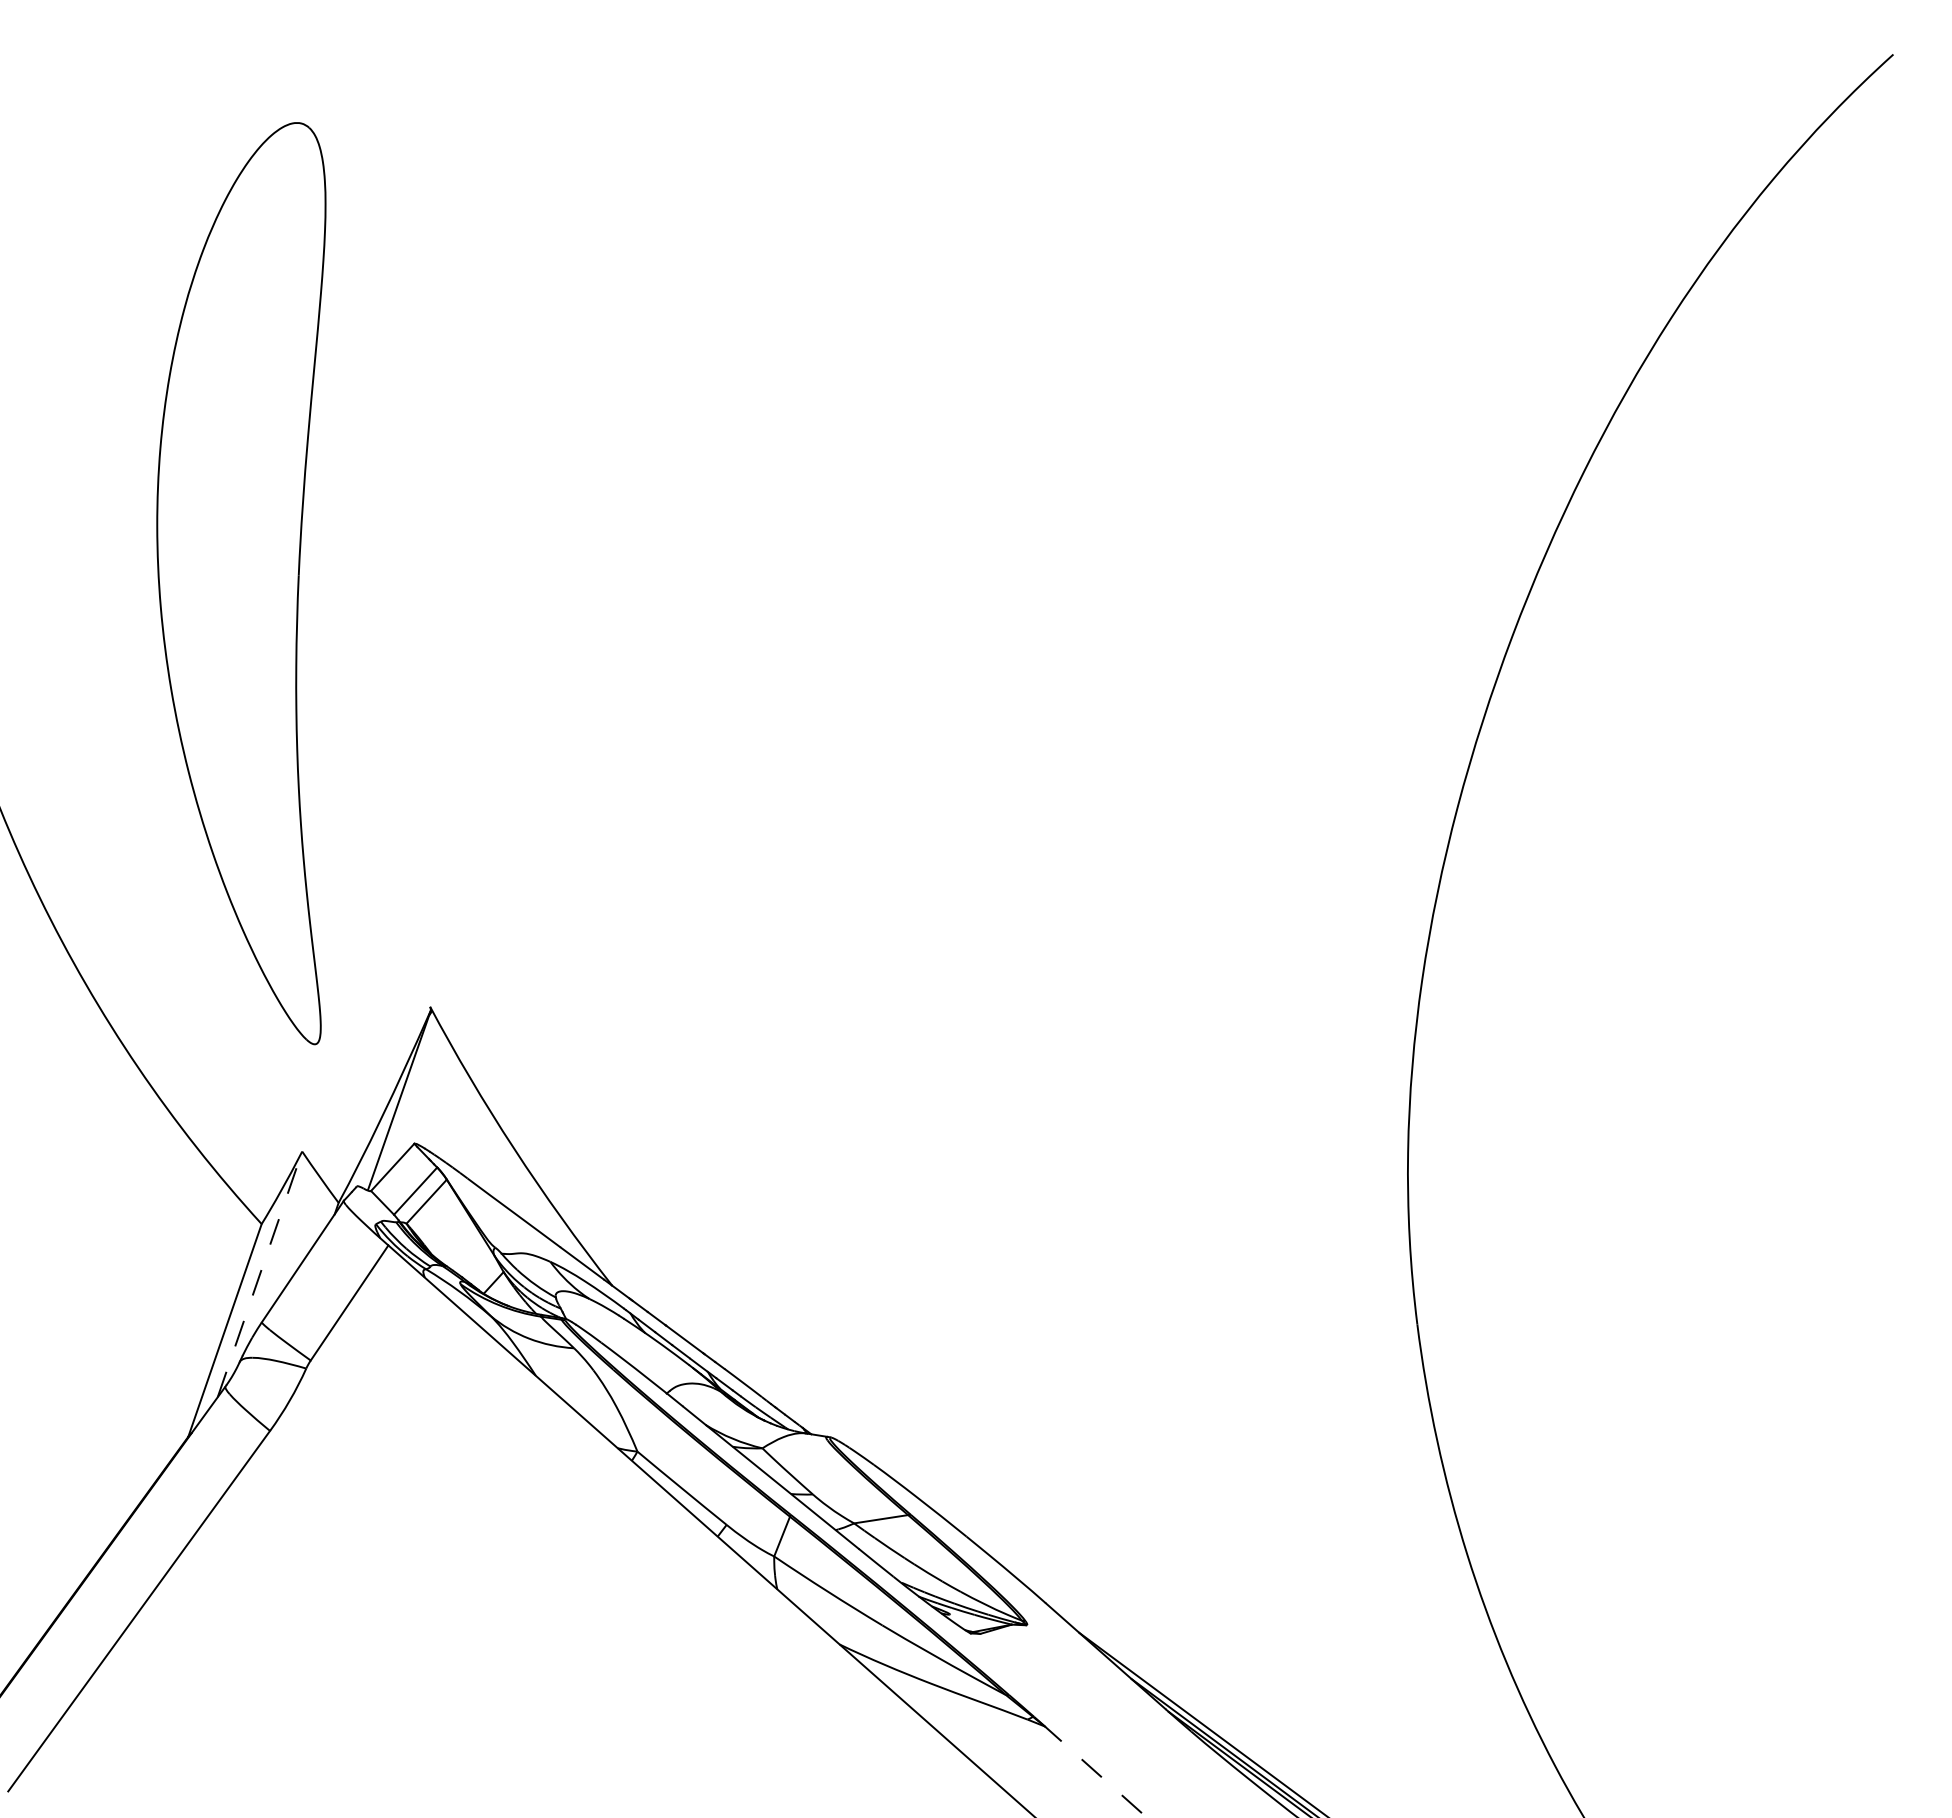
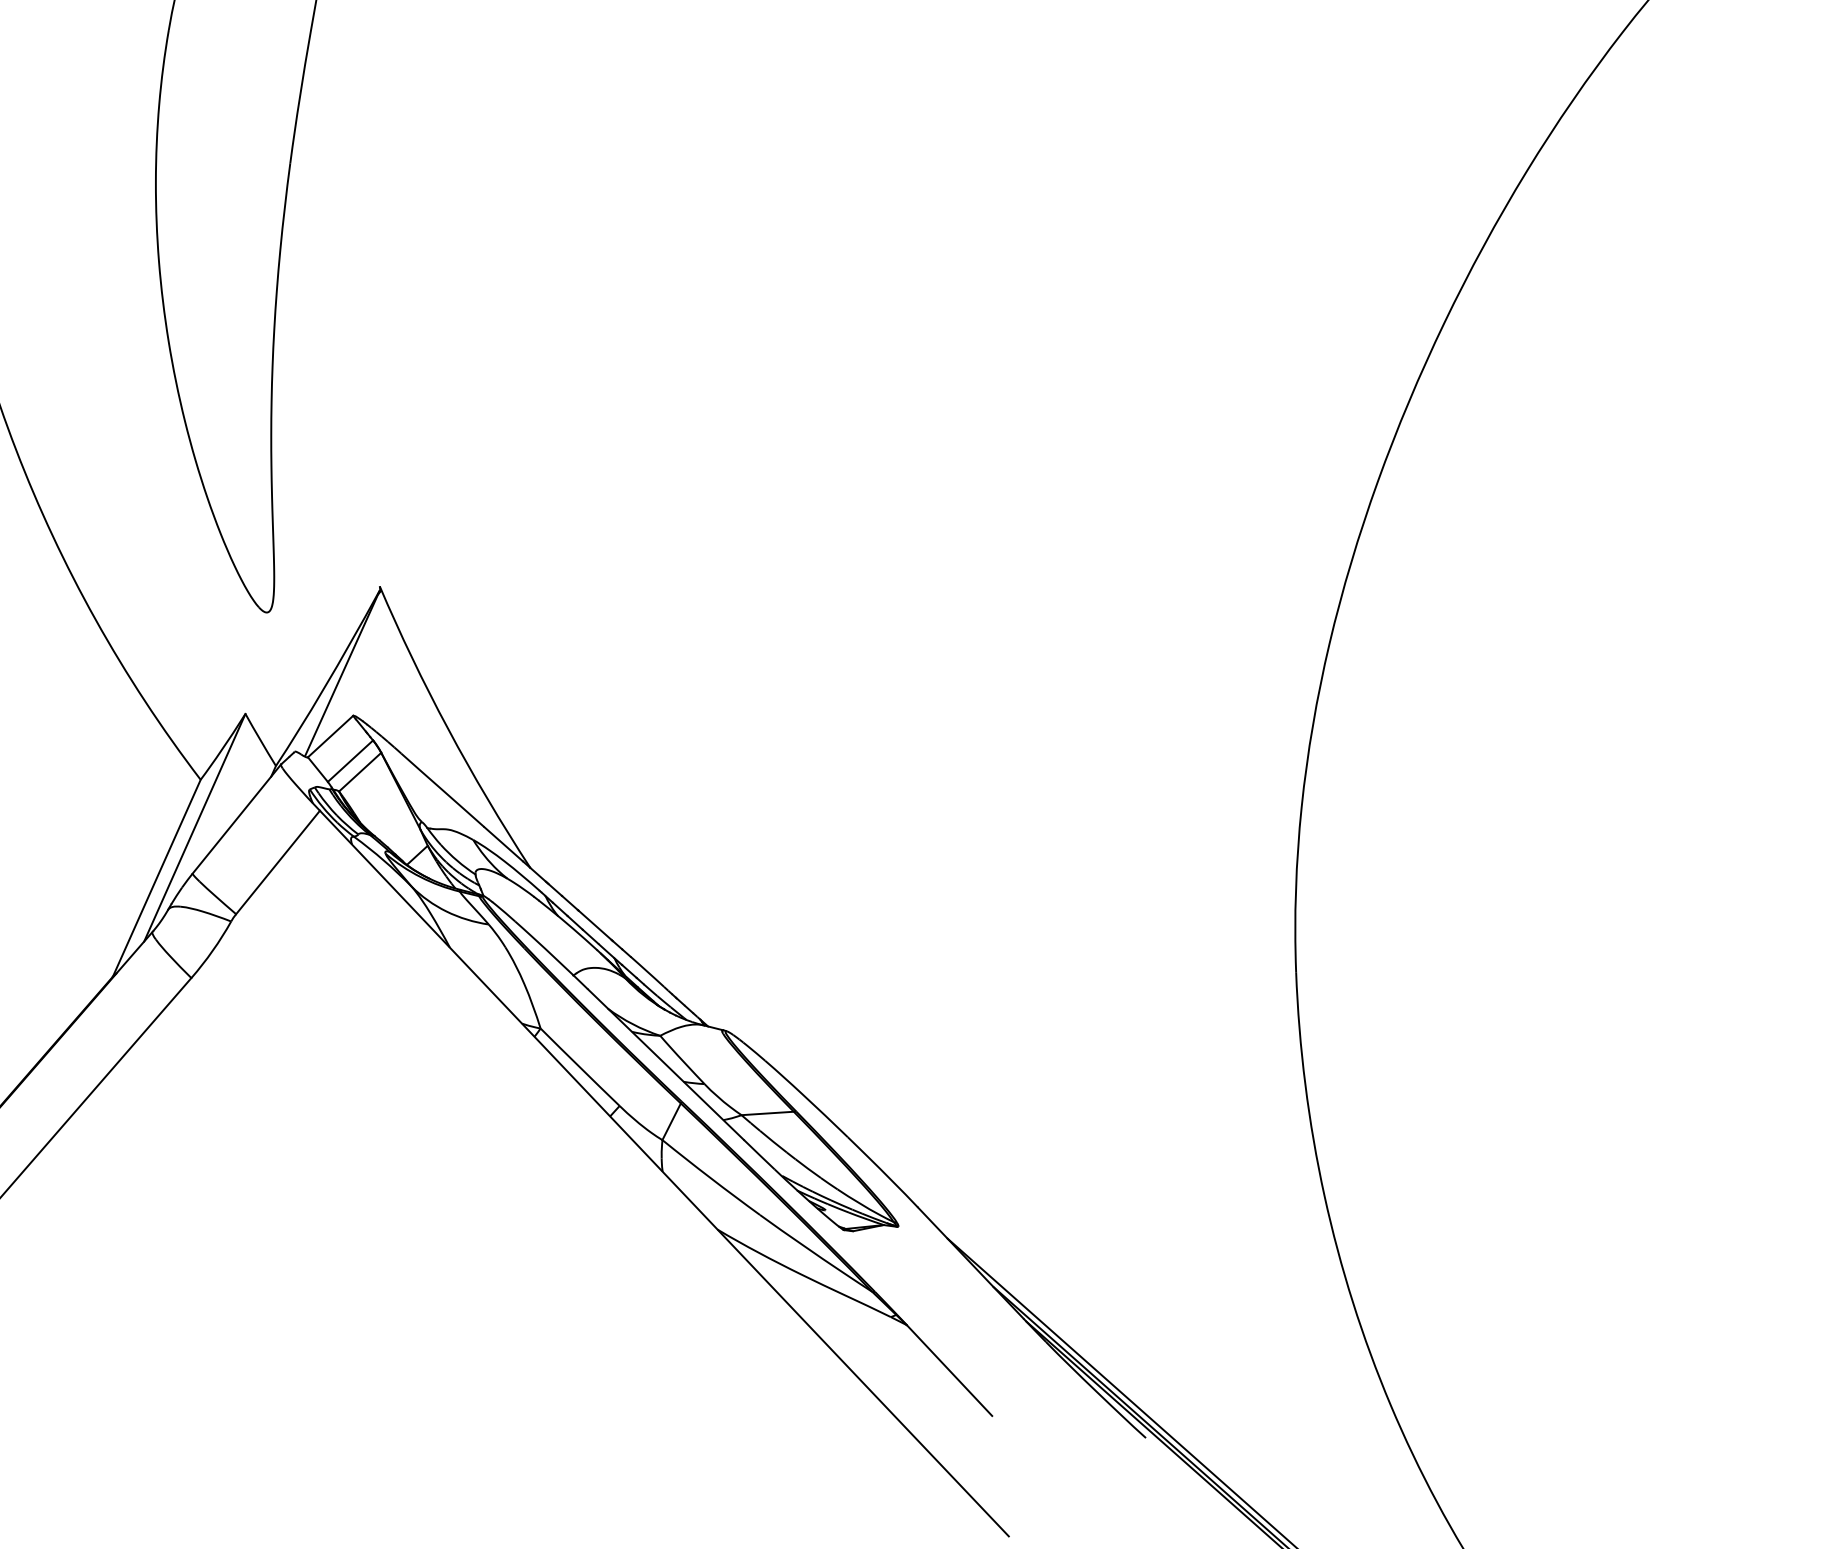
line: (259, 1274) -> (194, 827), dashed -> solid
line: (1093, 1769) -> (949, 1370), dashed -> solid

